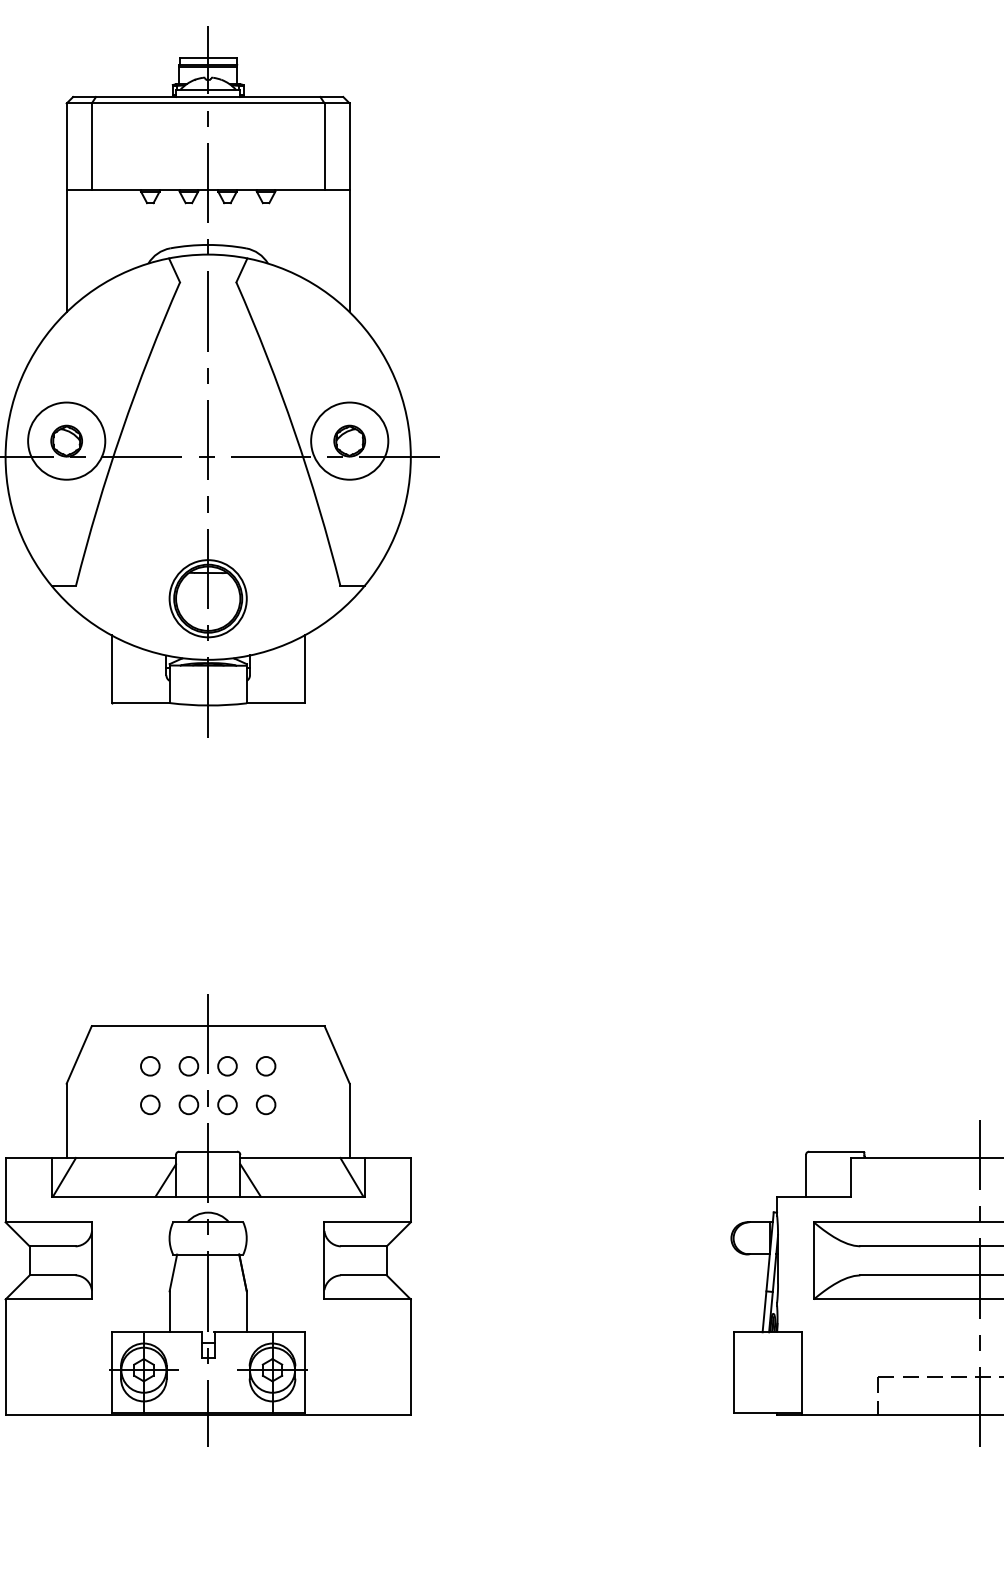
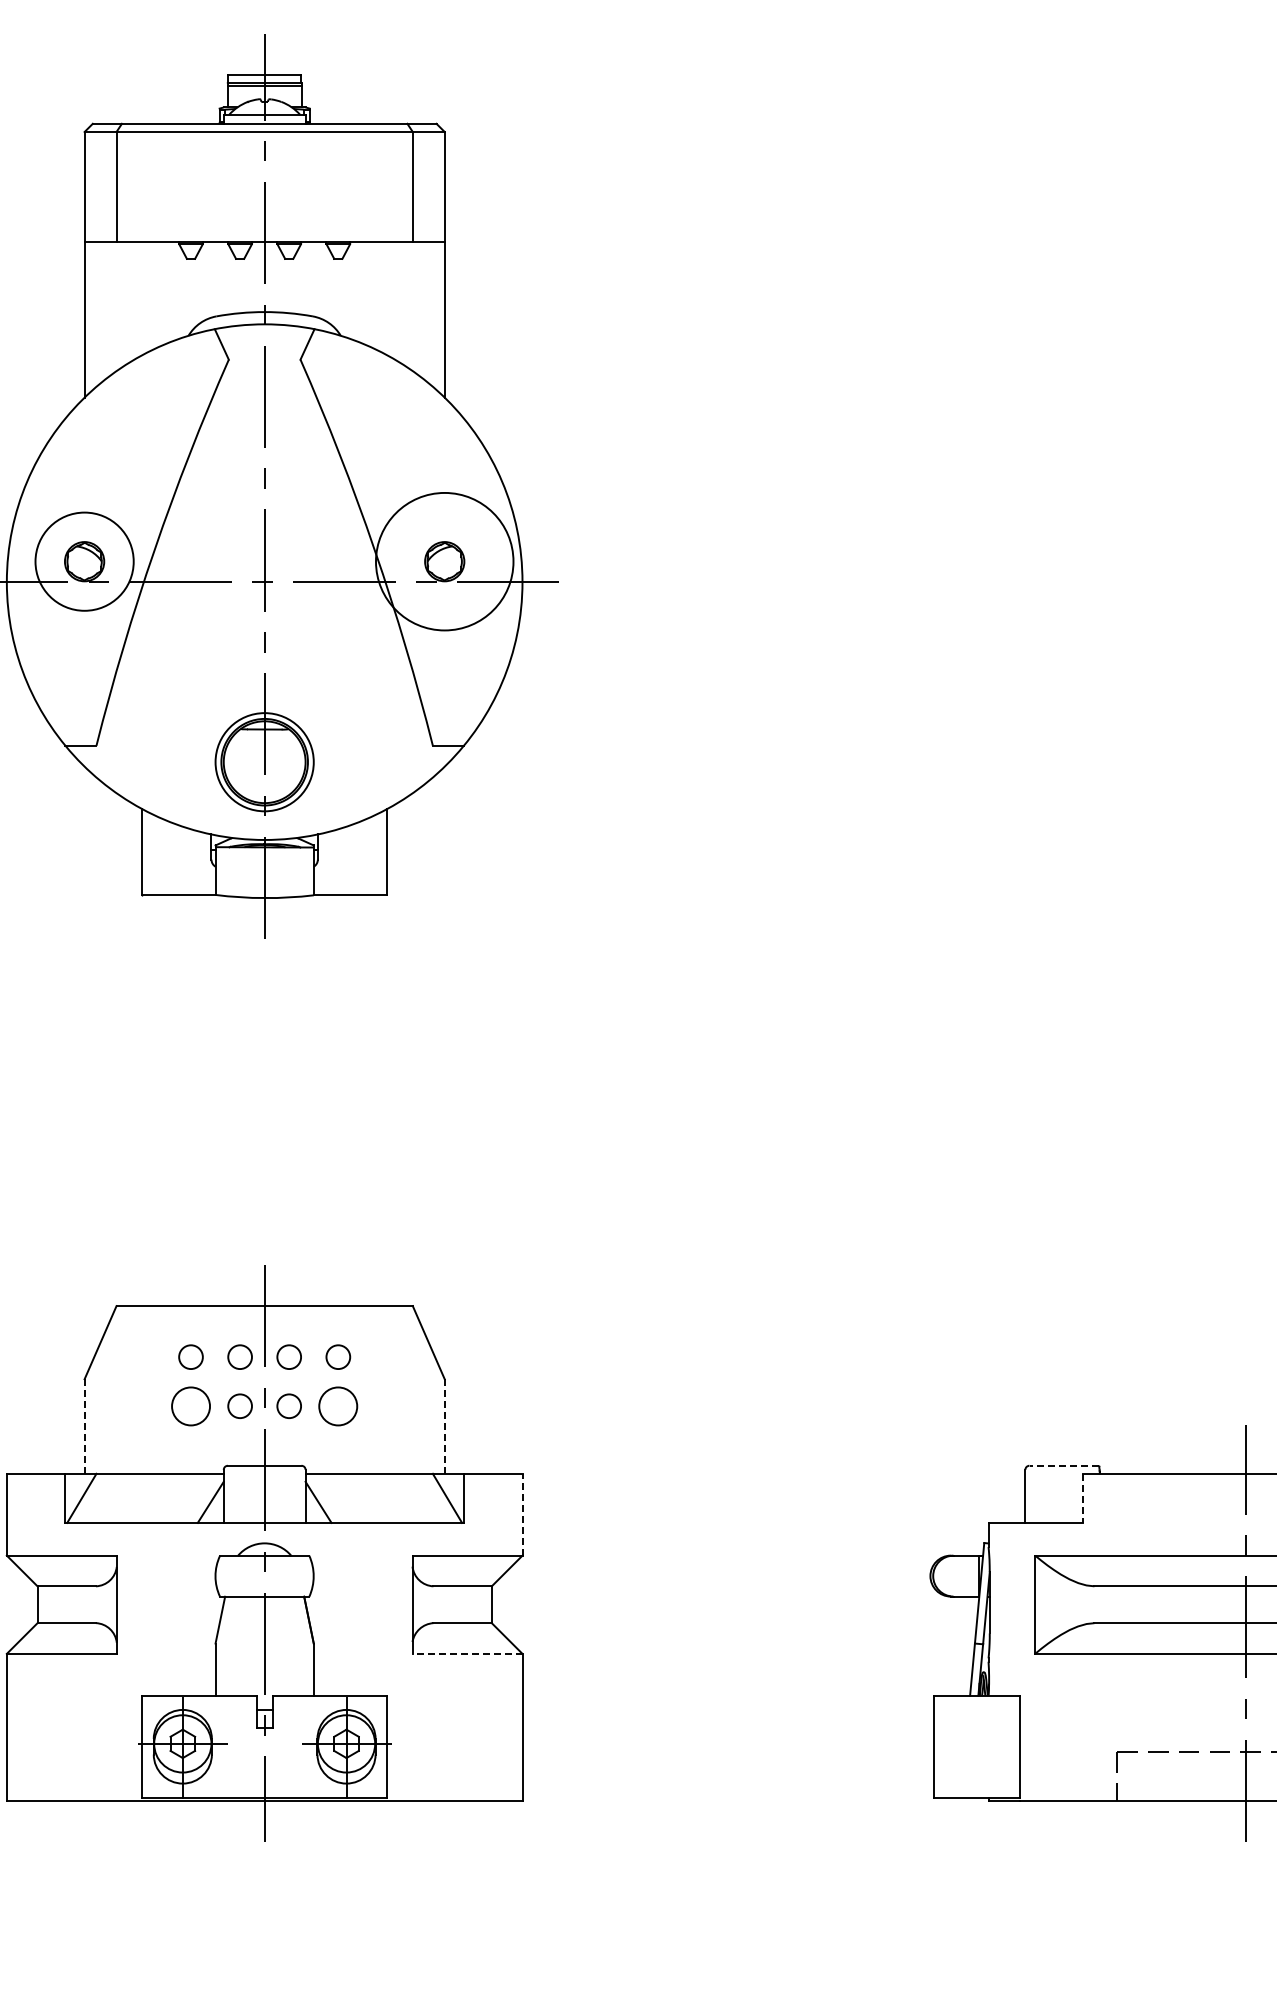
circle: (349, 440) -> (444, 561), size x1.4
circle: (149, 1104) -> (190, 1405), size x1.6
circle: (266, 1104) -> (338, 1405), size x1.6
line: (349, 1120) -> (444, 1426), solid -> dashed
line: (66, 1121) -> (84, 1427), solid -> dashed
line: (836, 1151) -> (1064, 1465), solid -> dashed
line: (850, 1177) -> (1082, 1498), solid -> dashed
line: (410, 1189) -> (522, 1514), solid -> dashed
line: (367, 1299) -> (467, 1653), solid -> dashed

